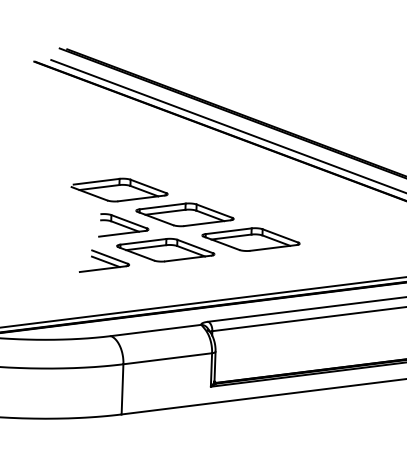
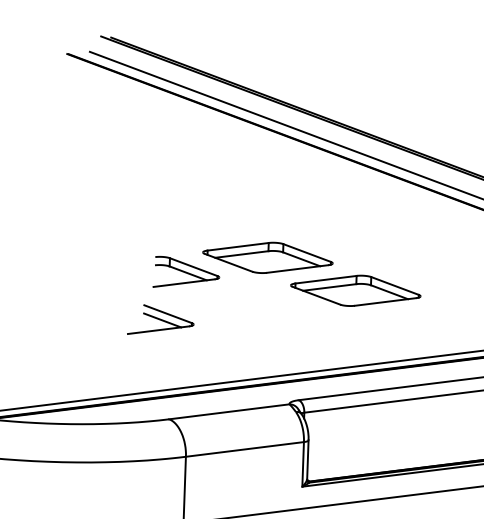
part: (119, 189) -> (180, 224), removed
part: (165, 249) -> (241, 304), removed

